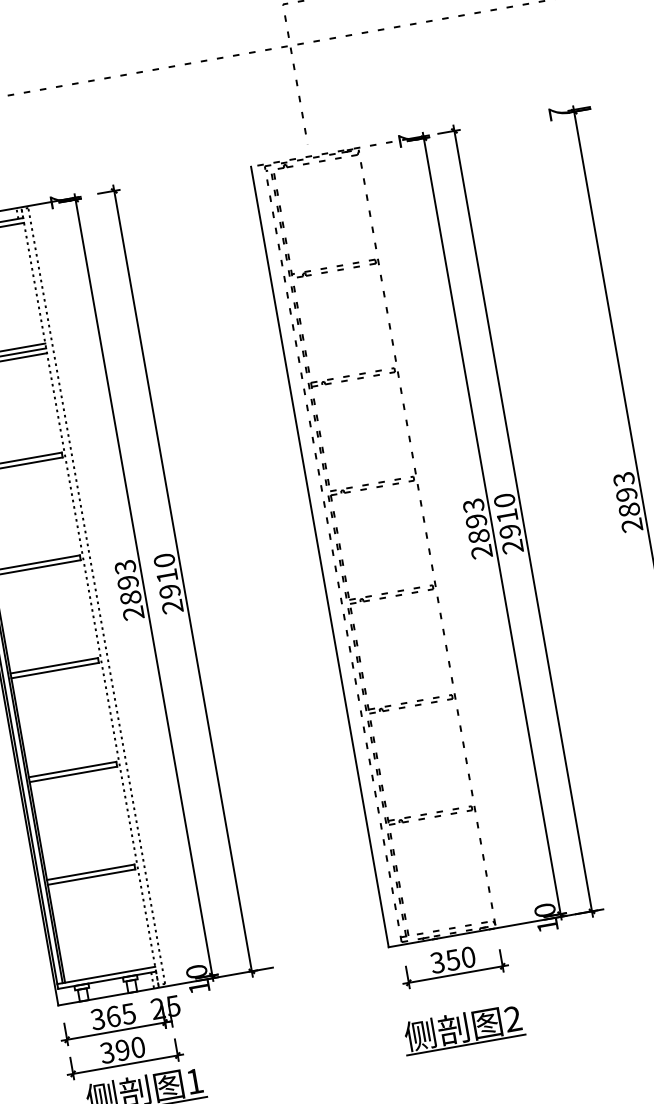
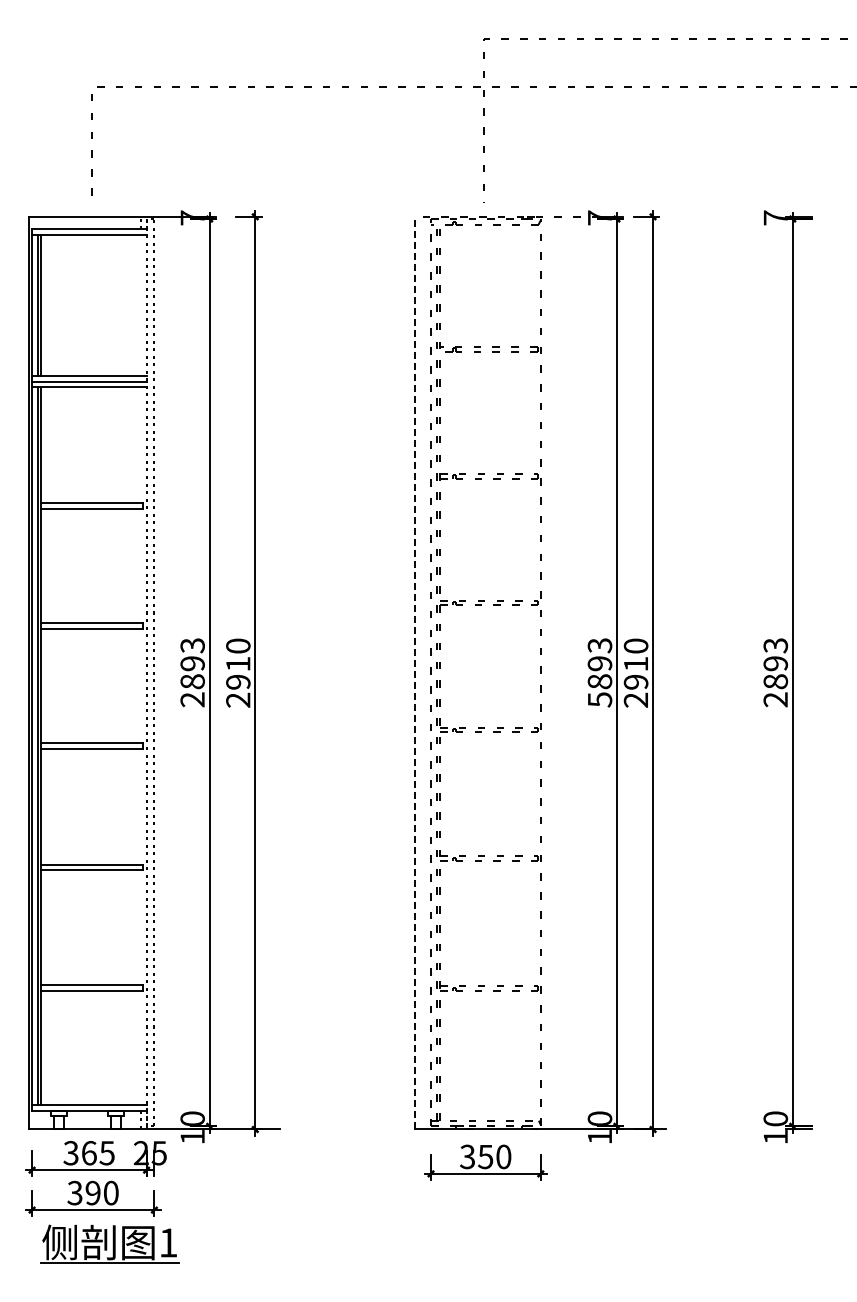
text: (481, 551) -> (599, 699), 2893 -> 5893
line: (319, 556) -> (415, 672), solid -> dashed
part: (463, 1028) -> (483, 1236), removed

